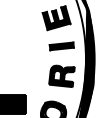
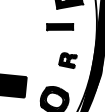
part: (61, 46) -> (59, 27), moved
part: (61, 75) -> (67, 59), size x0.6

